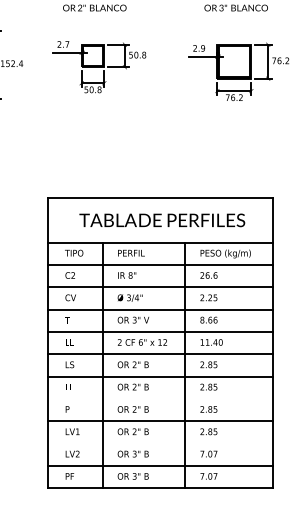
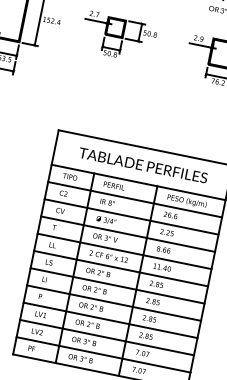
line: (160, 398) -> (113, 302), added
line: (160, 443) -> (106, 337), added

